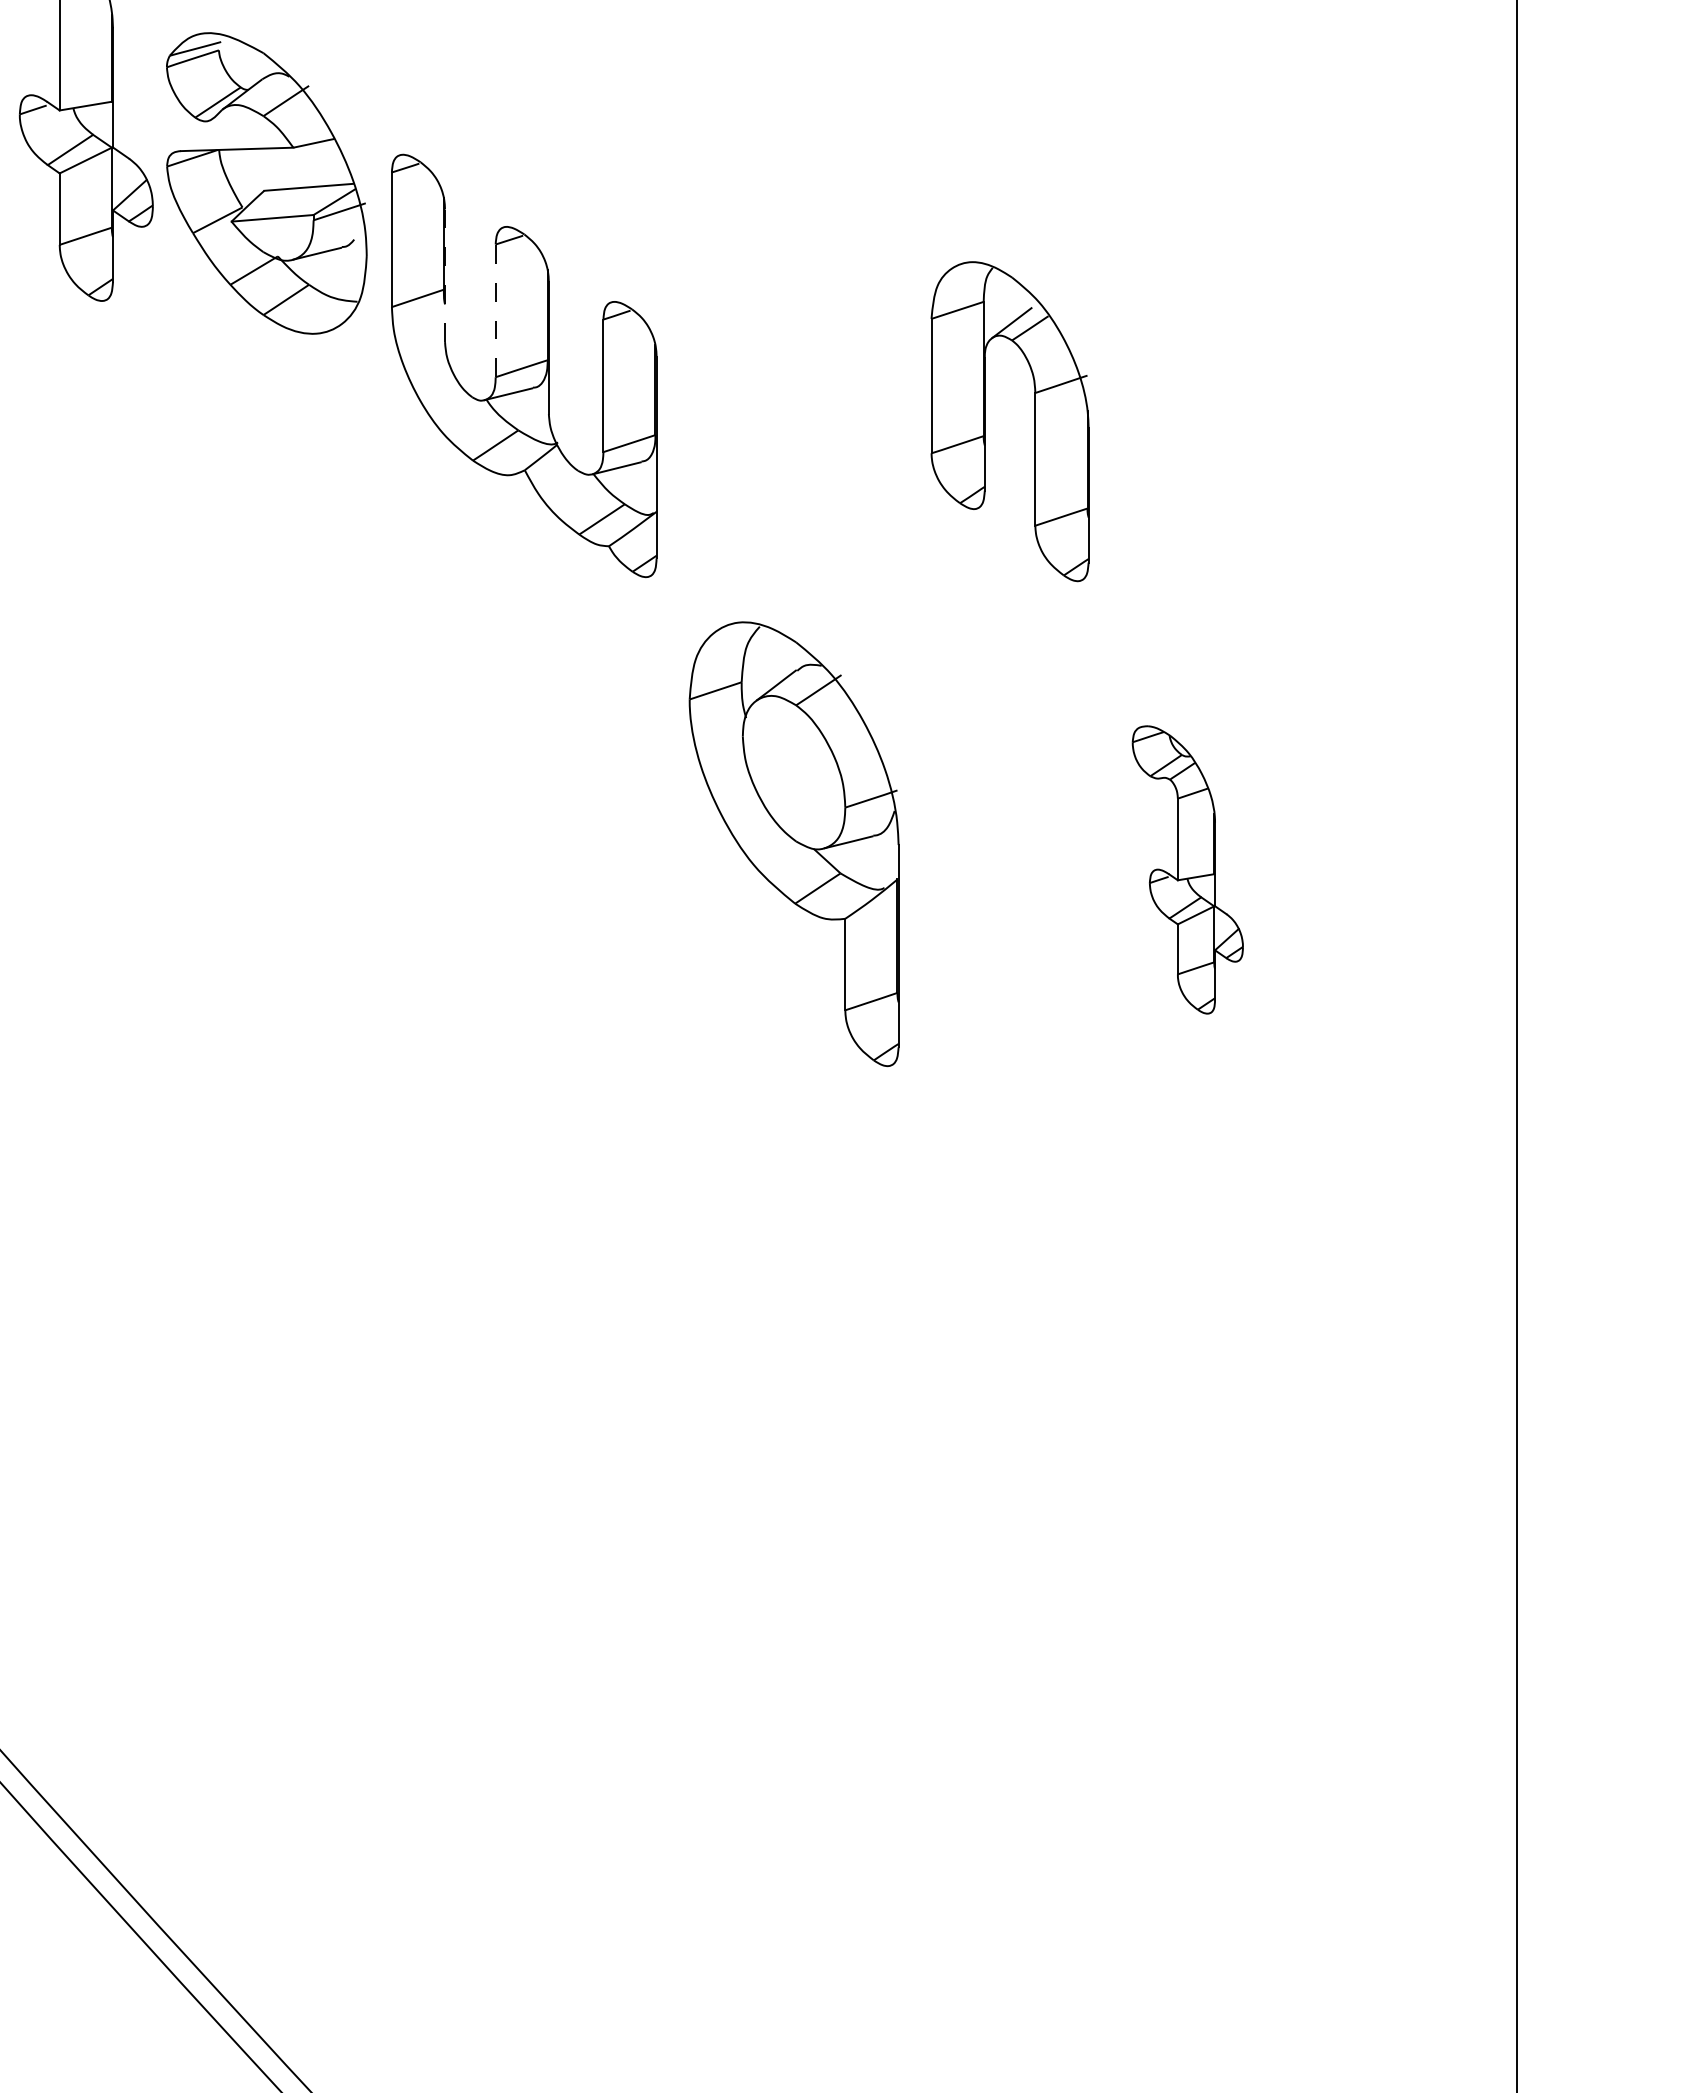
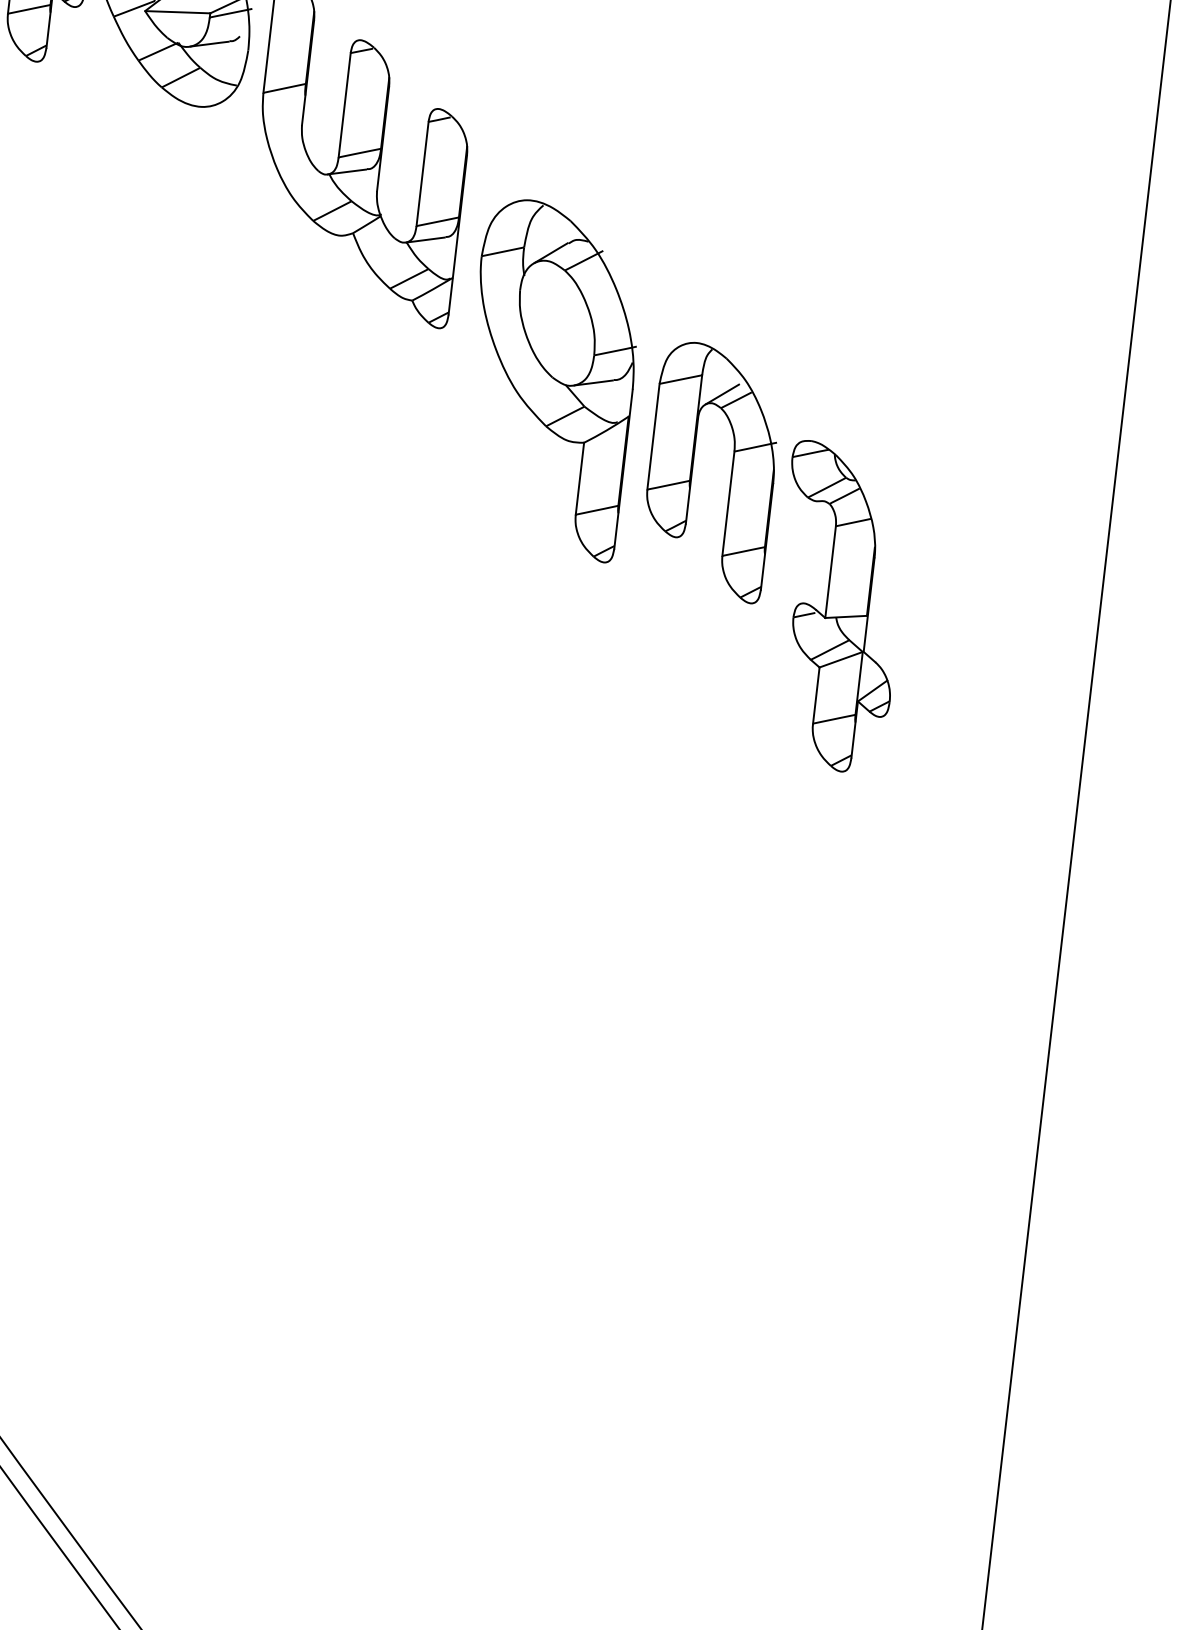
line: (445, 276) -> (308, 73), dashed -> solid
line: (495, 310) -> (344, 104), dashed -> solid
part: (985, 421) -> (692, 469), moved
part: (793, 844) -> (550, 379), moved
part: (1187, 869) -> (837, 607), size x1.43

